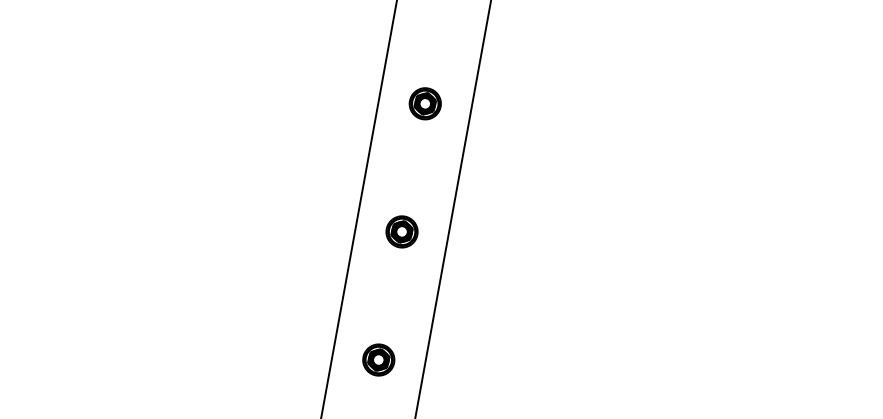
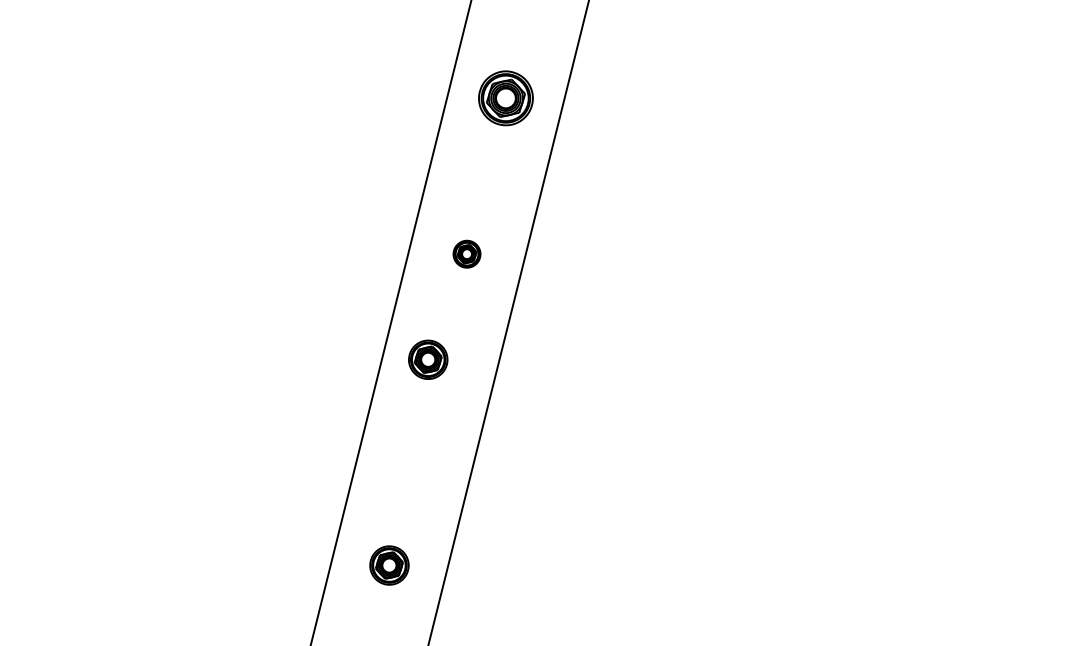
part: (425, 103) -> (505, 98), size x1.4
part: (401, 232) -> (466, 254), size x0.7
part: (378, 359) -> (428, 359), moved

